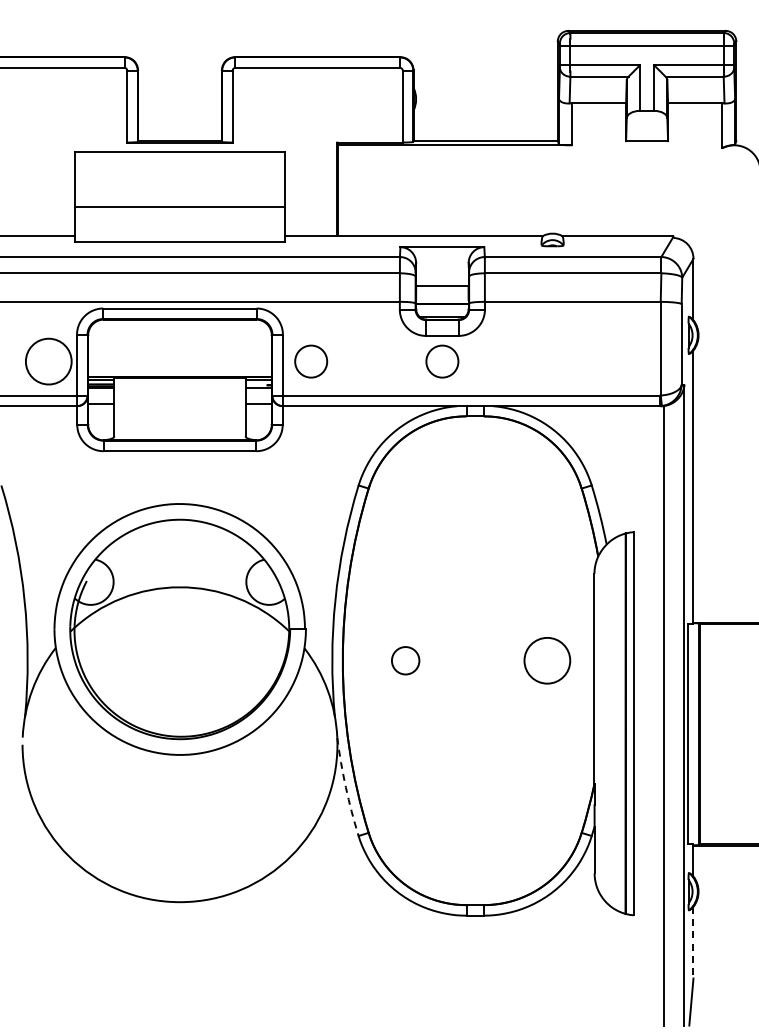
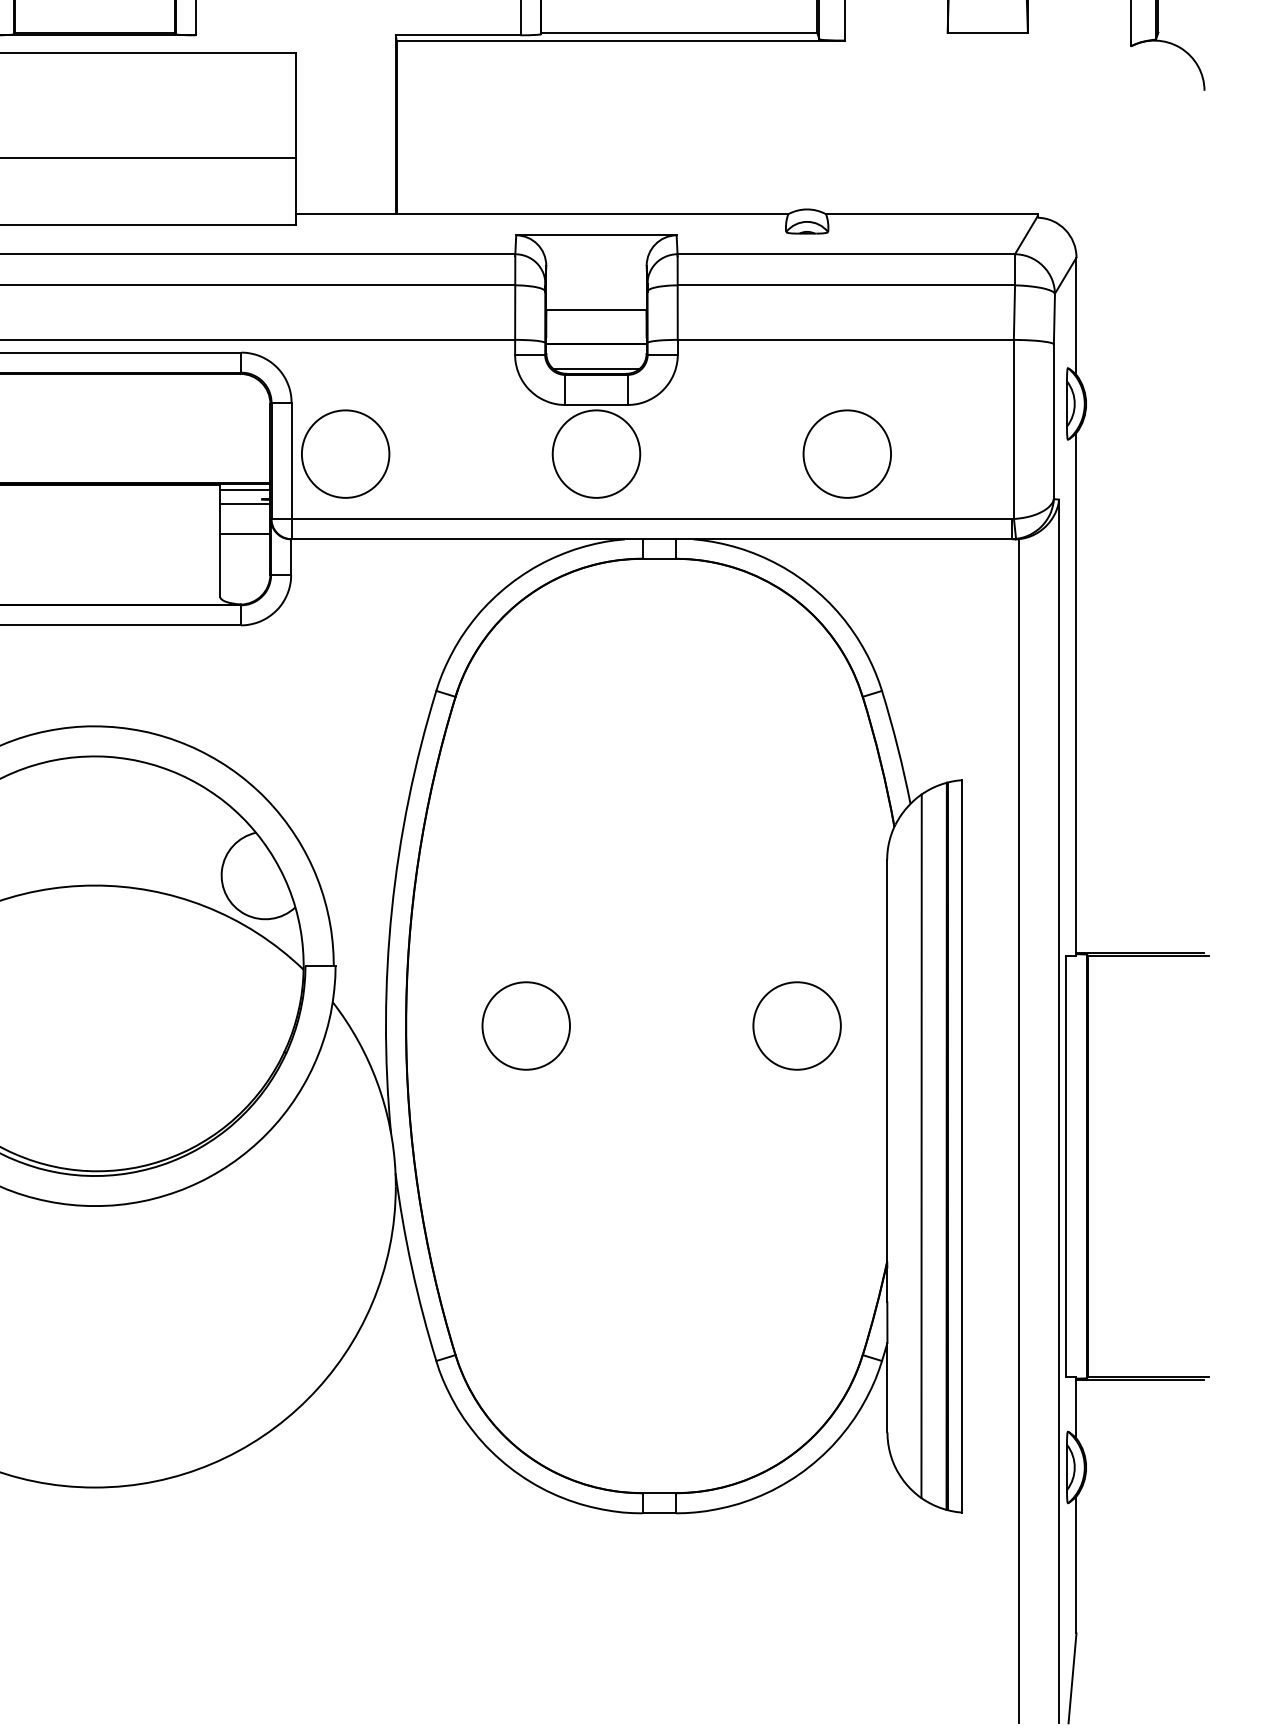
circle: (311, 361) -> (346, 453), size x1.43
circle: (442, 361) -> (596, 453), size x1.43
circle: (573, 361) -> (847, 453), added
circle: (405, 660) -> (525, 1025), size x1.67
line: (612, 723) -> (921, 1145), added
arc: (345, 787) -> (411, 1268), dashed -> solid
line: (693, 942) -> (1076, 1564), dashed -> solid

